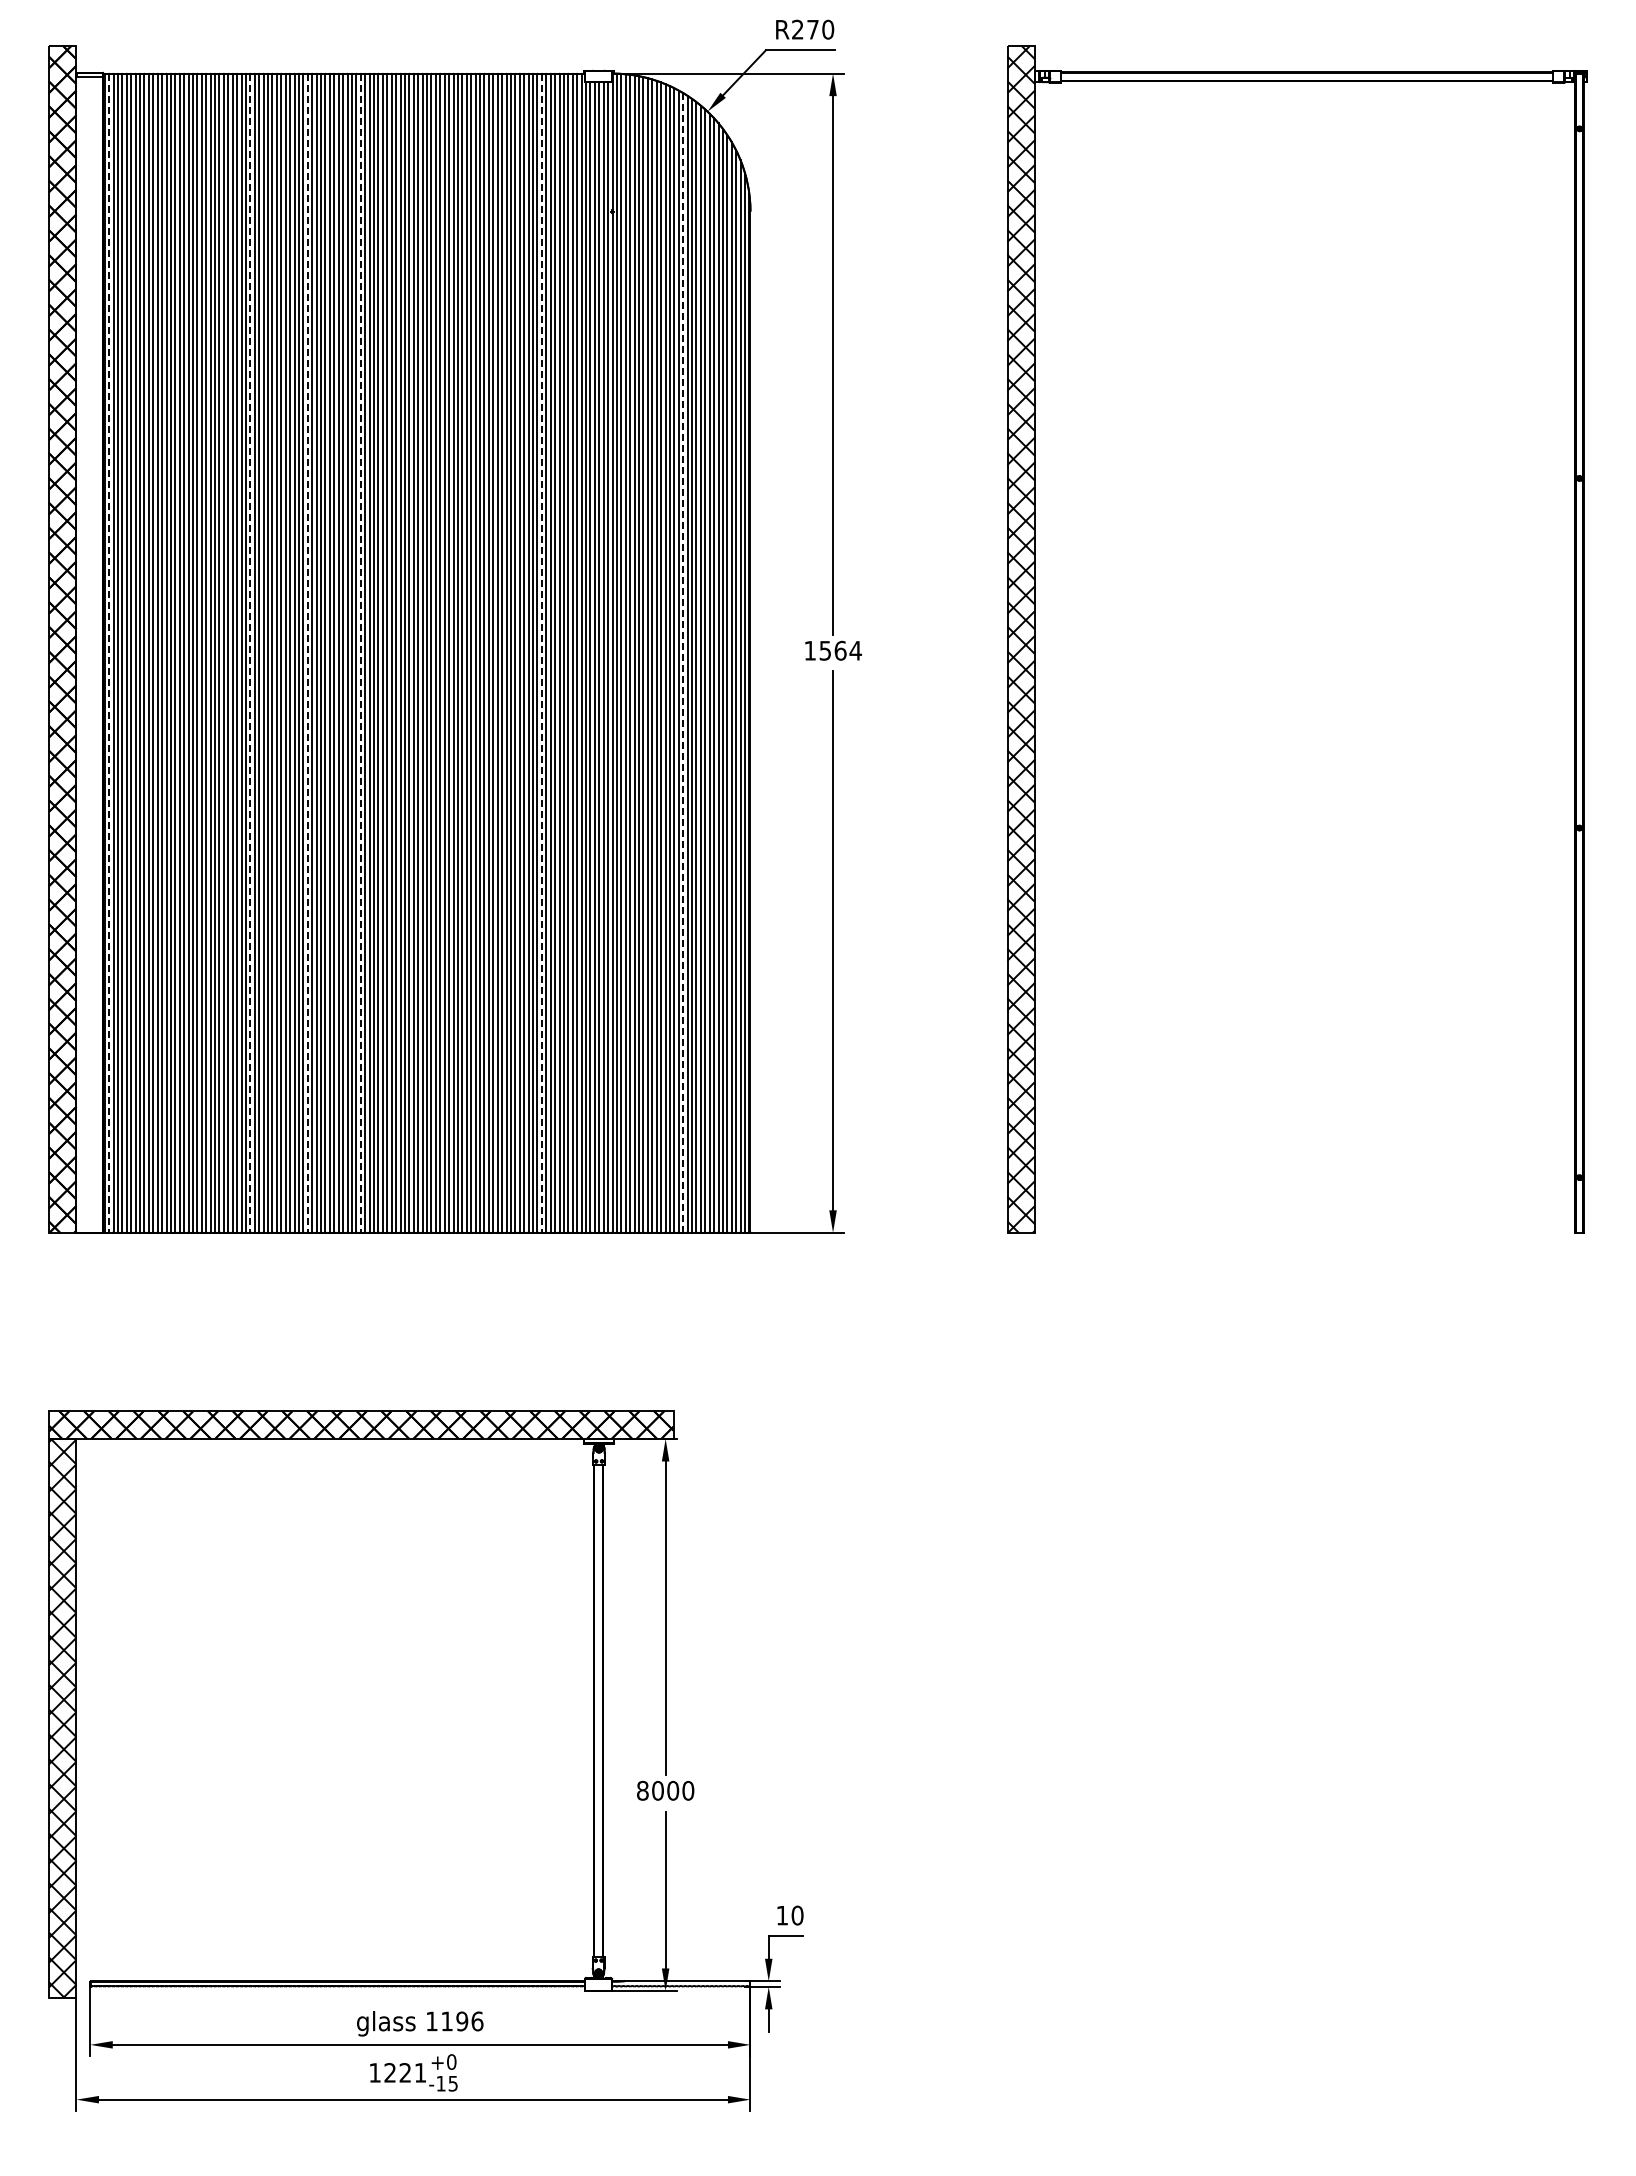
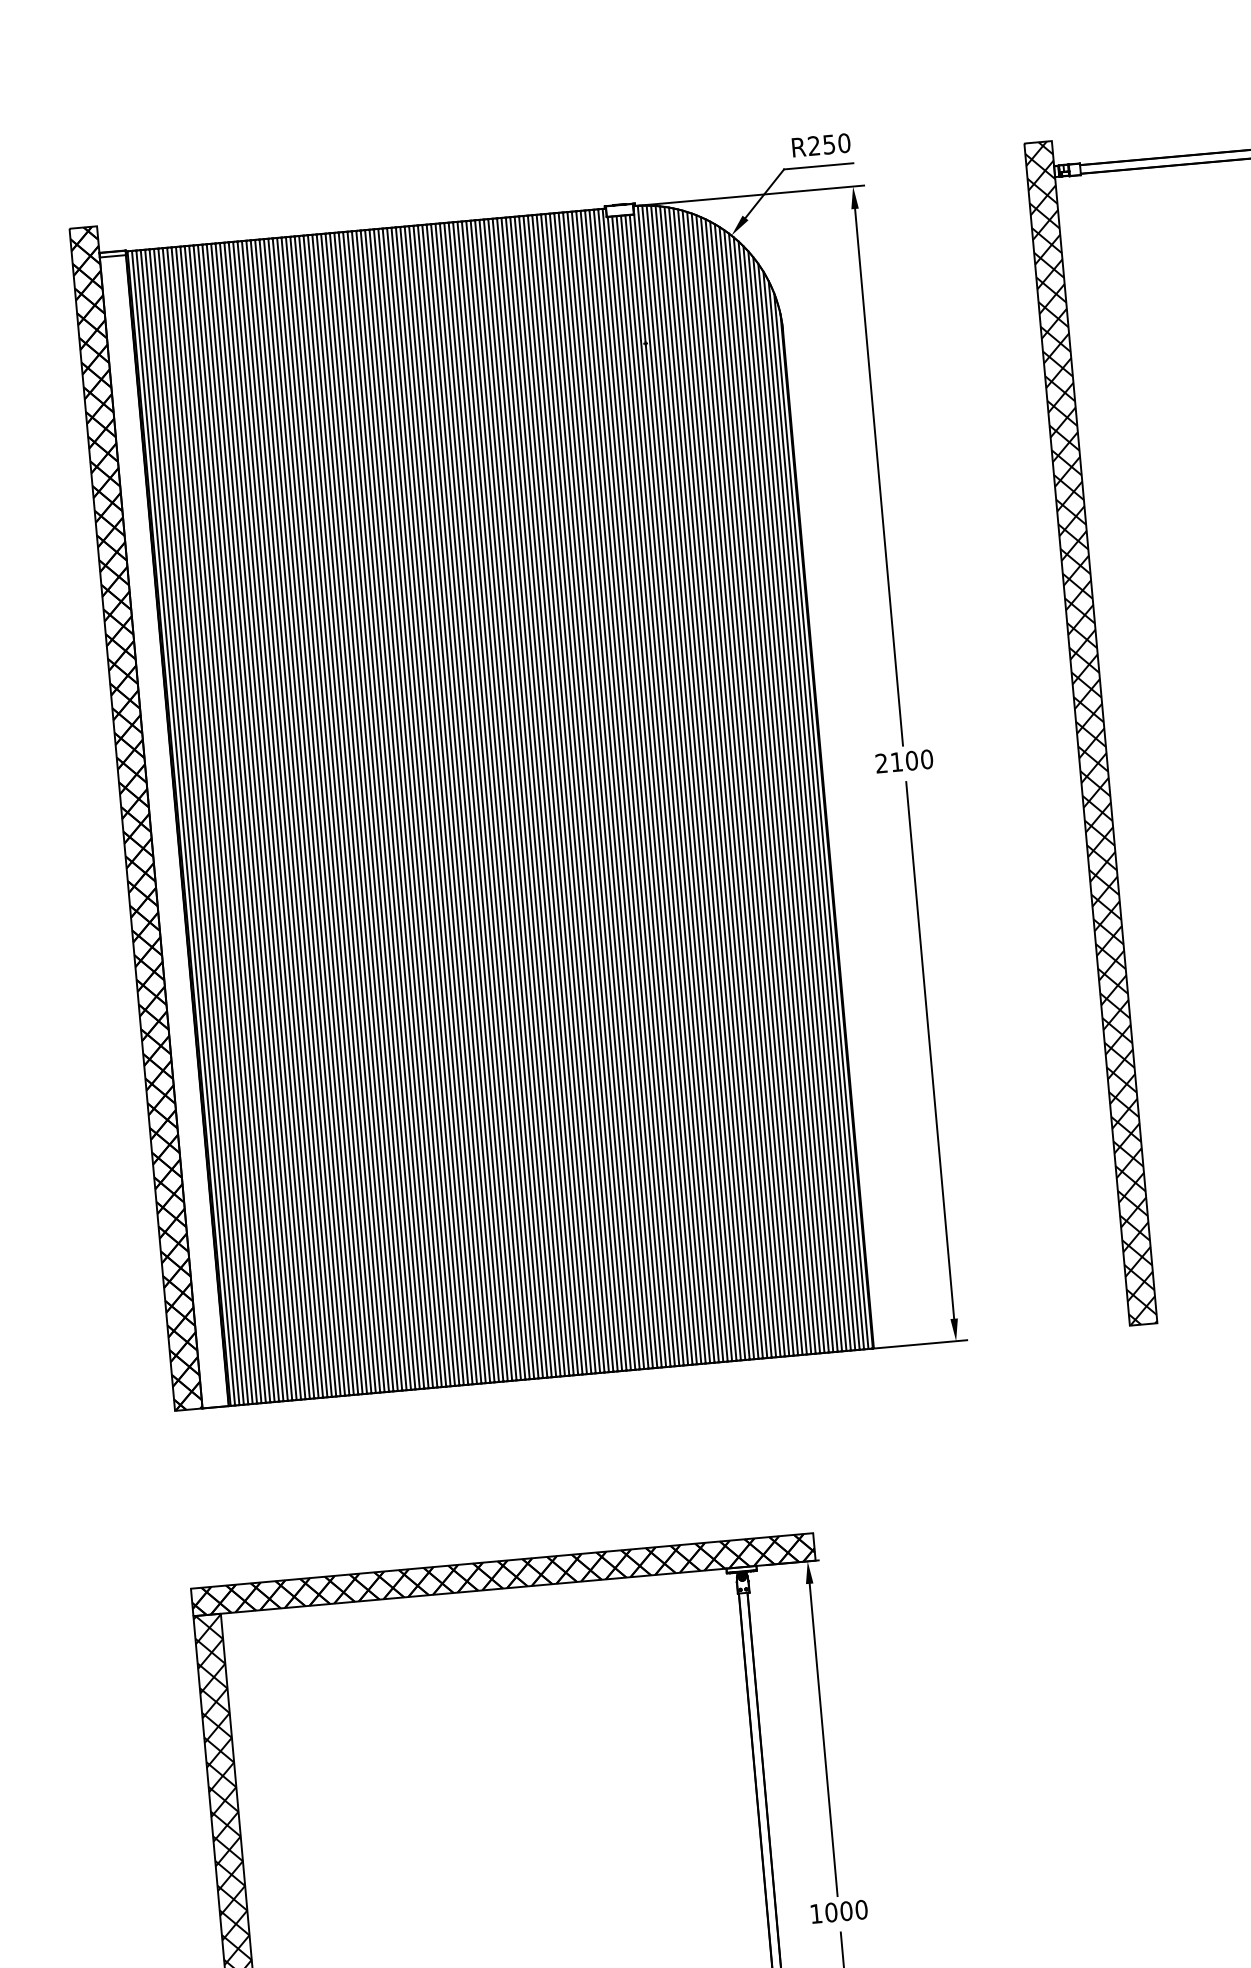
text: (812, 29) -> (828, 144), R270 -> R250
text: (832, 650) -> (903, 761), 1564 -> 2100
line: (109, 653) -> (183, 828), dashed -> solid
line: (250, 653) -> (324, 815), dashed -> solid
line: (307, 653) -> (381, 810), dashed -> solid
line: (360, 653) -> (433, 806), dashed -> solid
line: (541, 653) -> (614, 790), dashed -> solid
line: (683, 662) -> (756, 786), dashed -> solid
text: (642, 1790) -> (815, 1913), 8000 -> 1000

